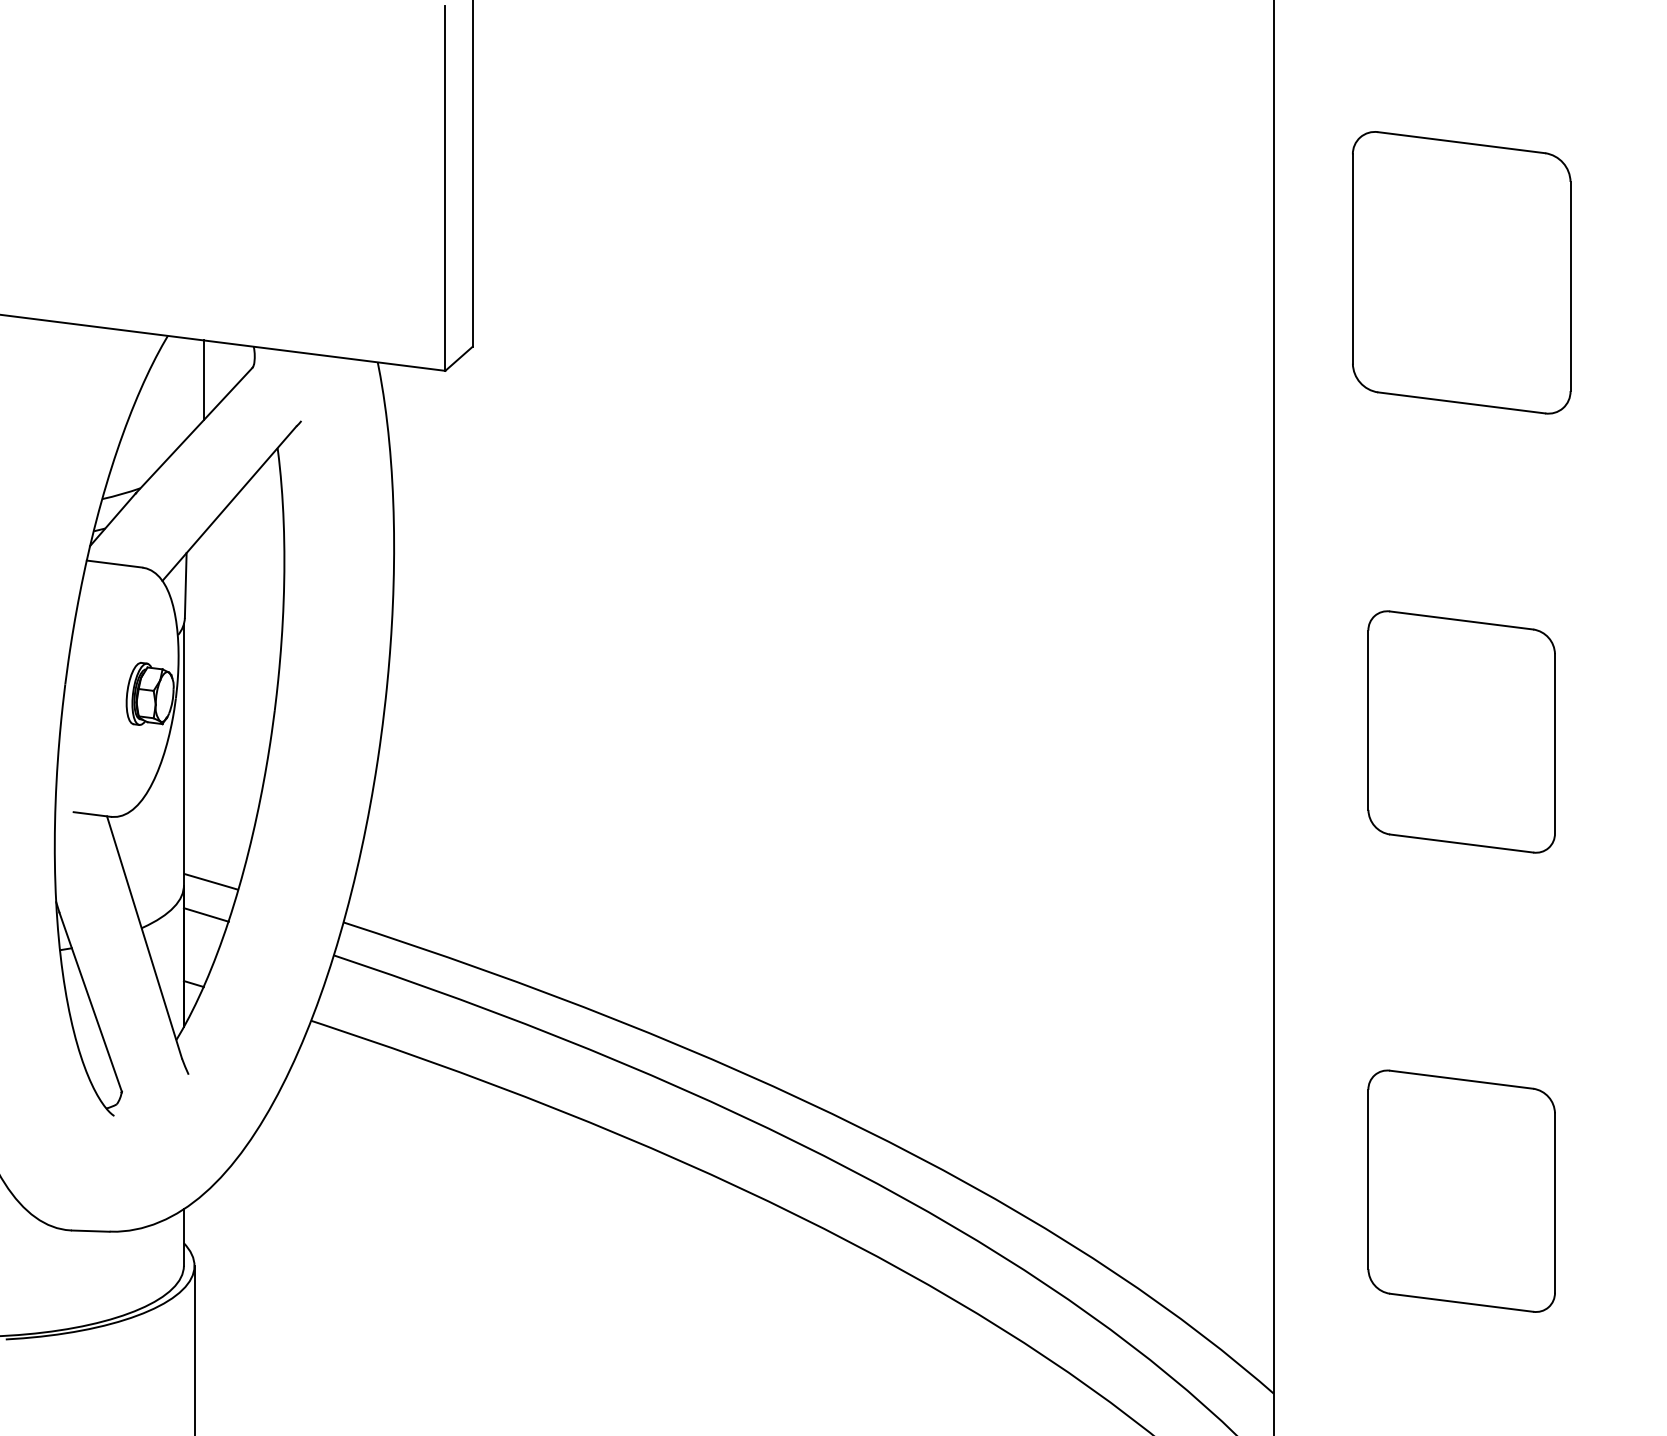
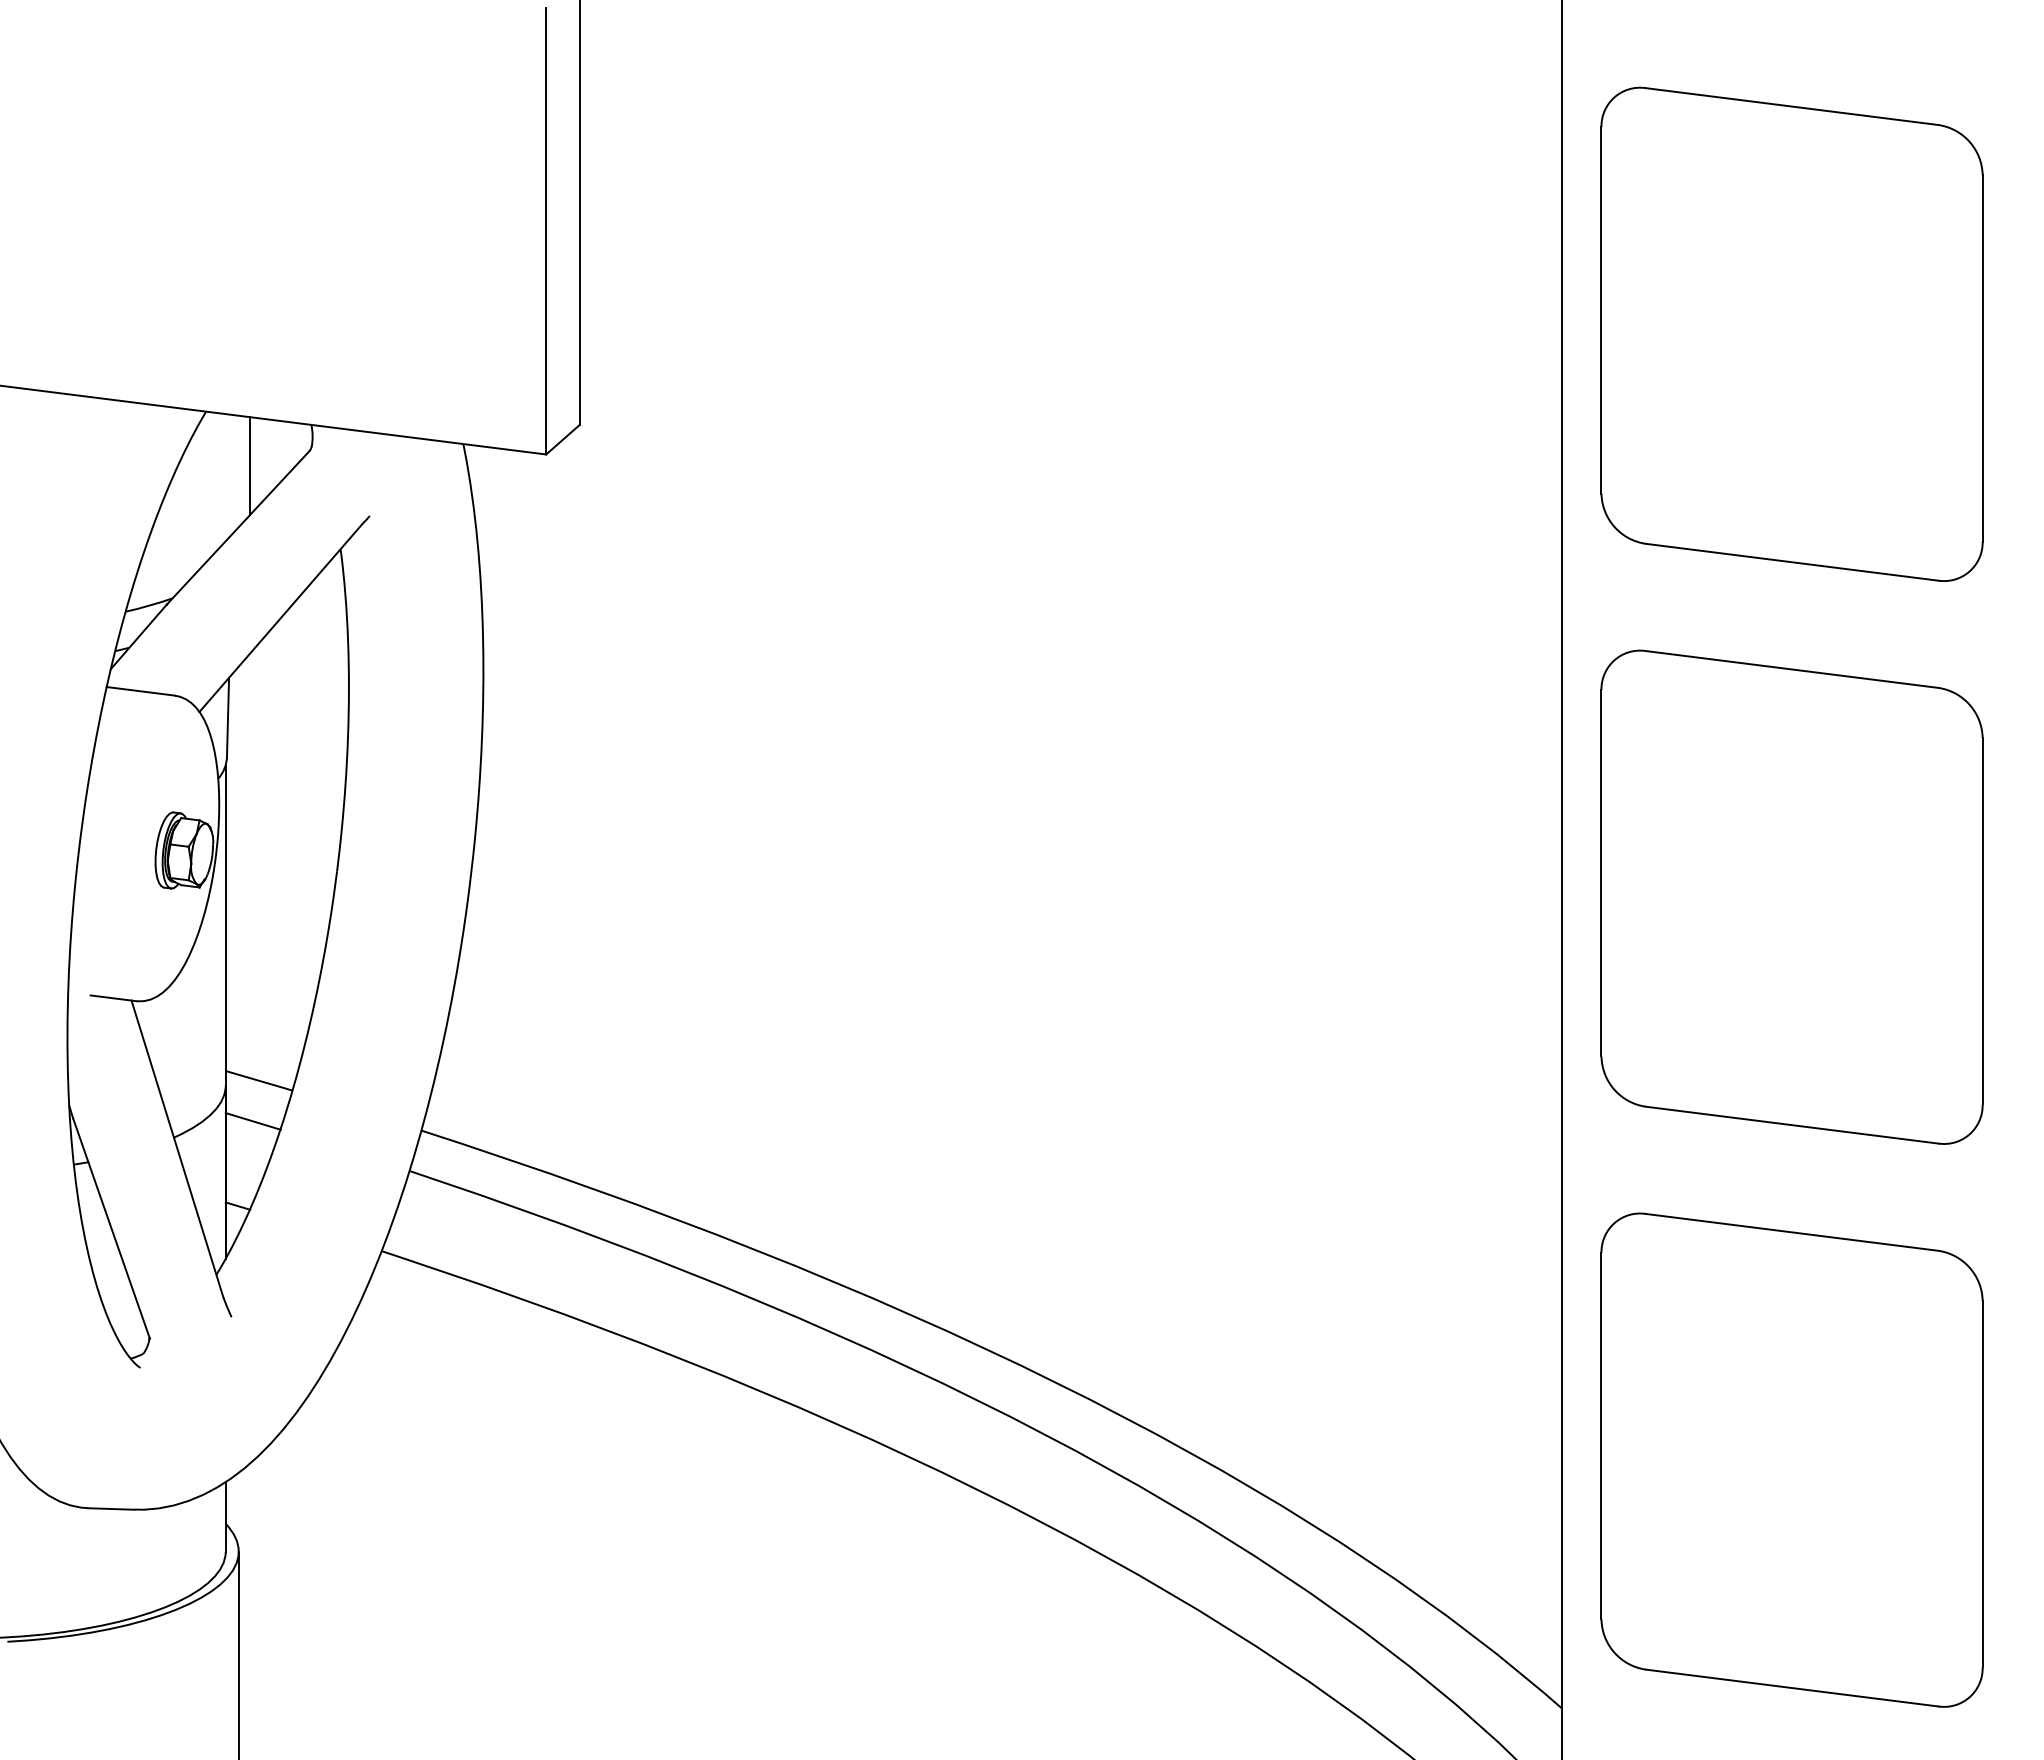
part: (1461, 272) -> (1791, 333), size x1.43
part: (1461, 731) -> (1791, 896), size x1.67
part: (1461, 1190) -> (1791, 1459), size x1.67

